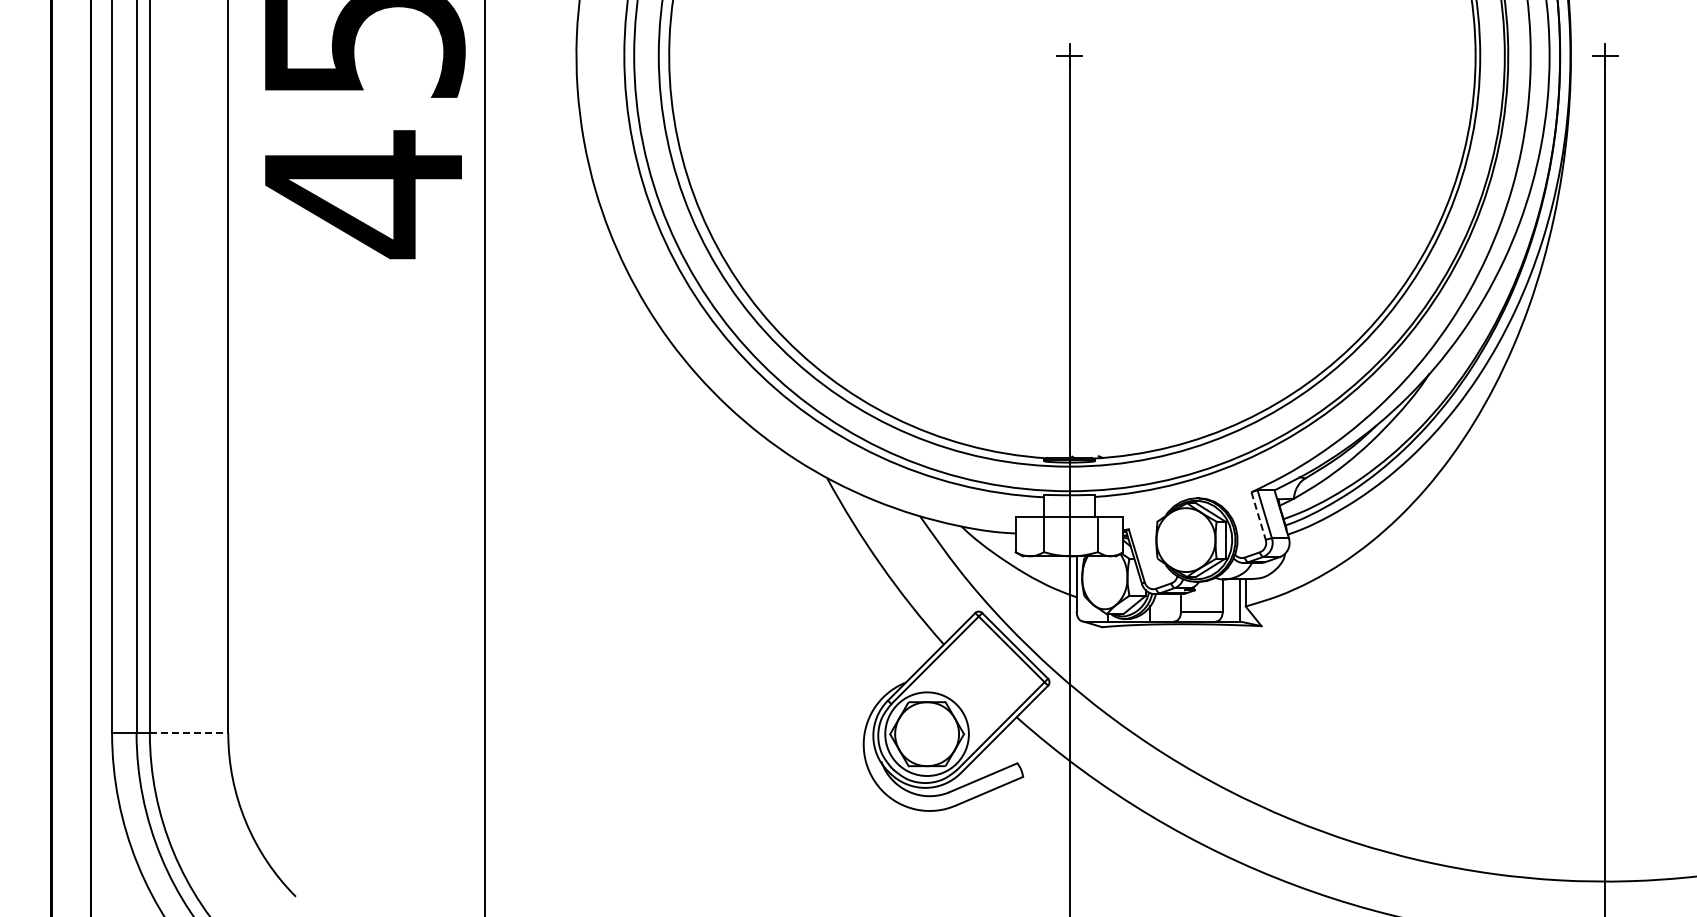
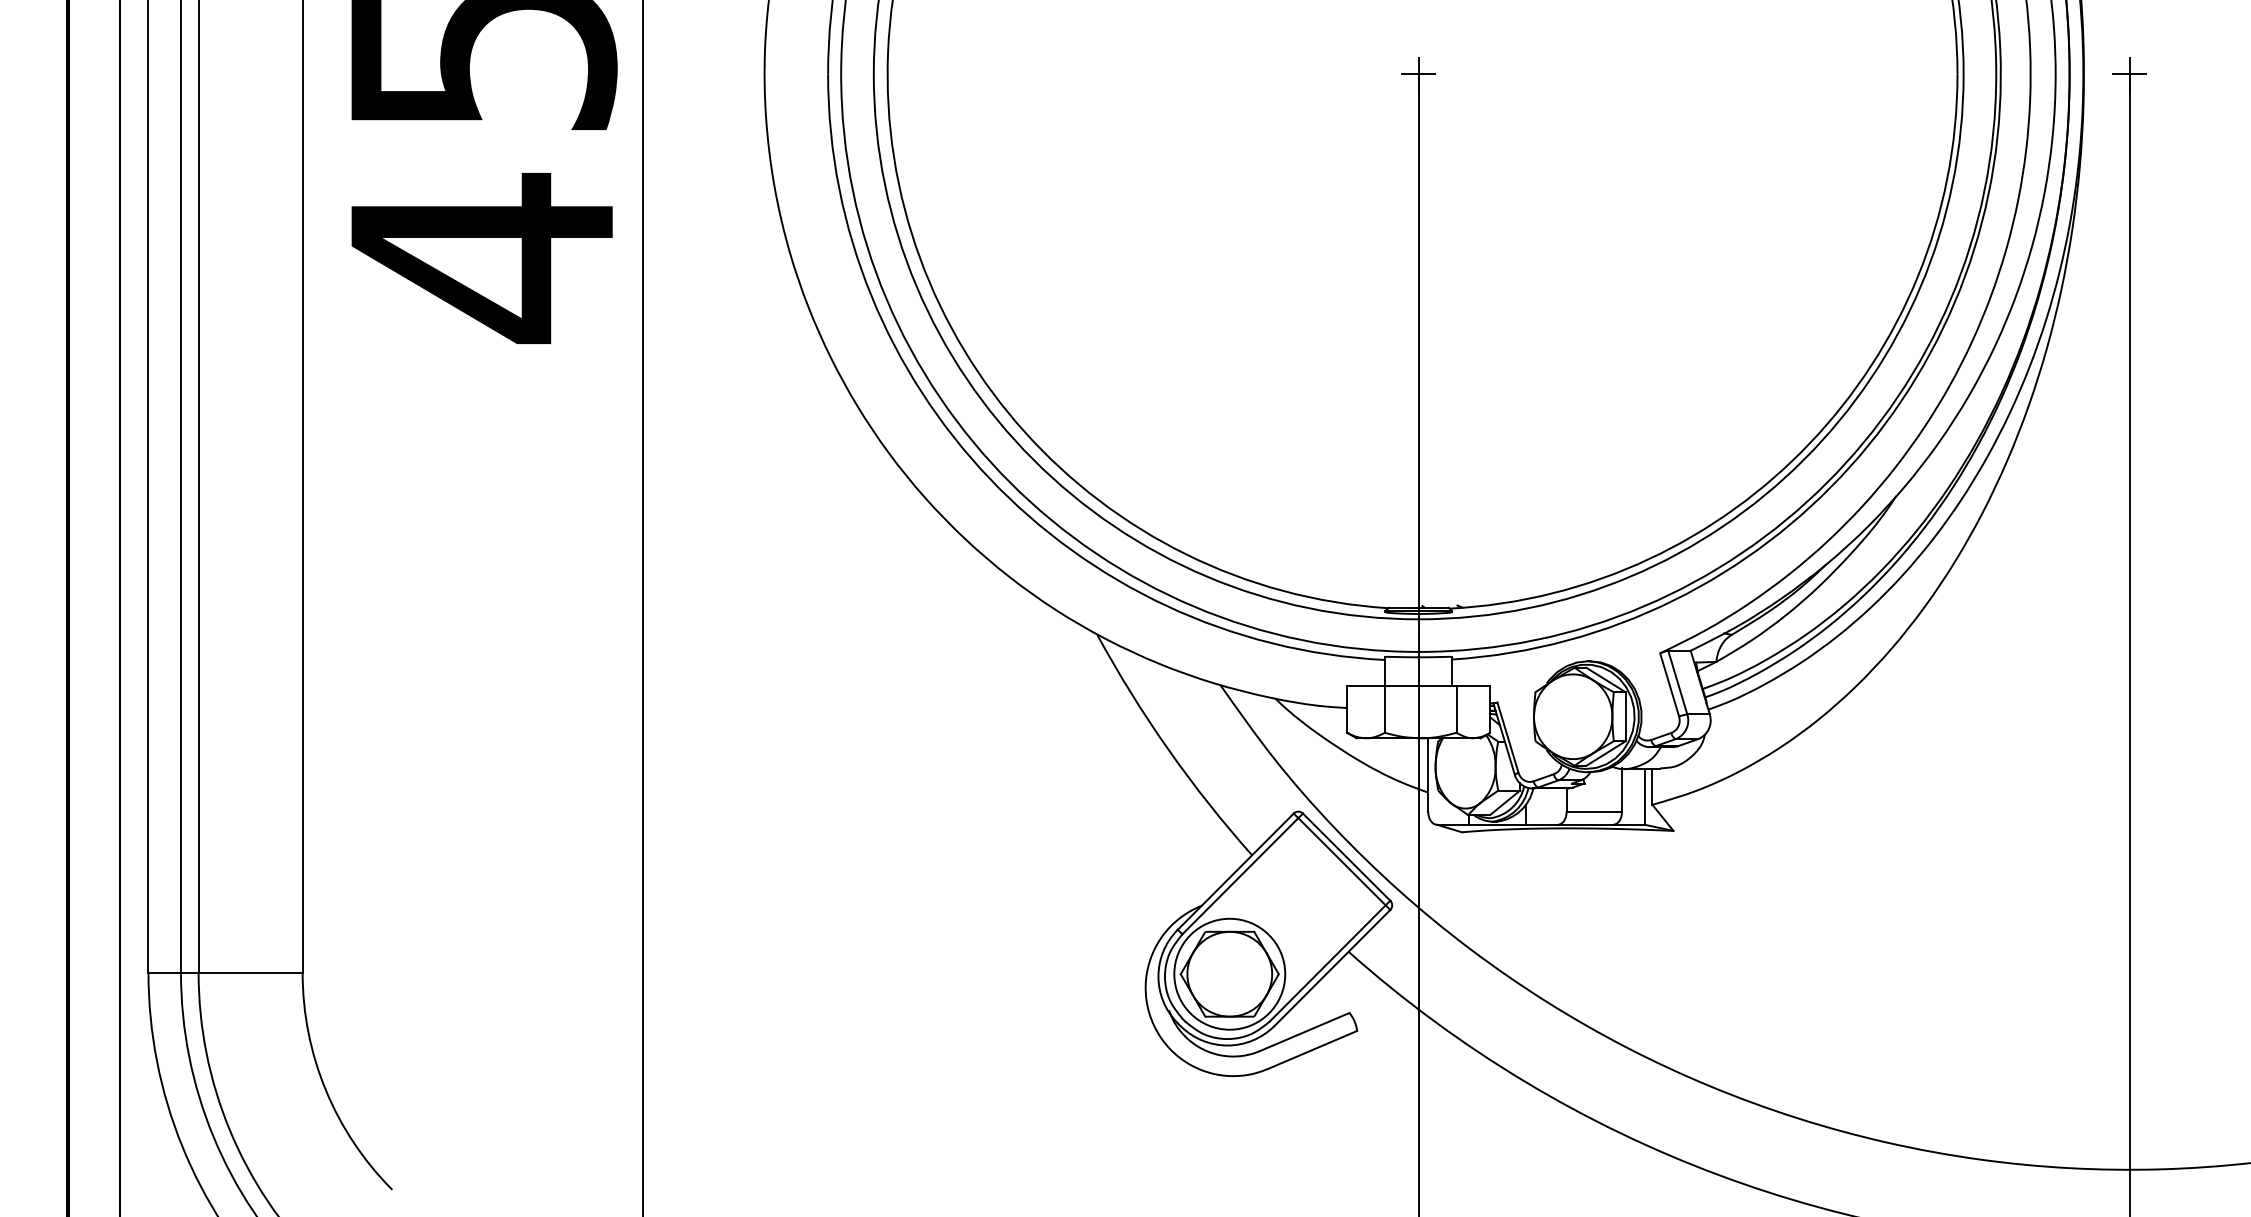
line: (1258, 516) -> (1669, 685), dashed -> solid
line: (189, 733) -> (251, 973), dashed -> solid

